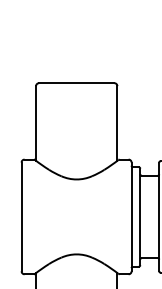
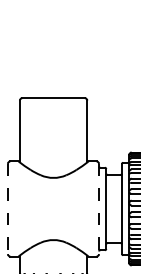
line: (21, 217) -> (7, 209), solid -> dashed
line: (132, 217) -> (99, 209), solid -> dashed

